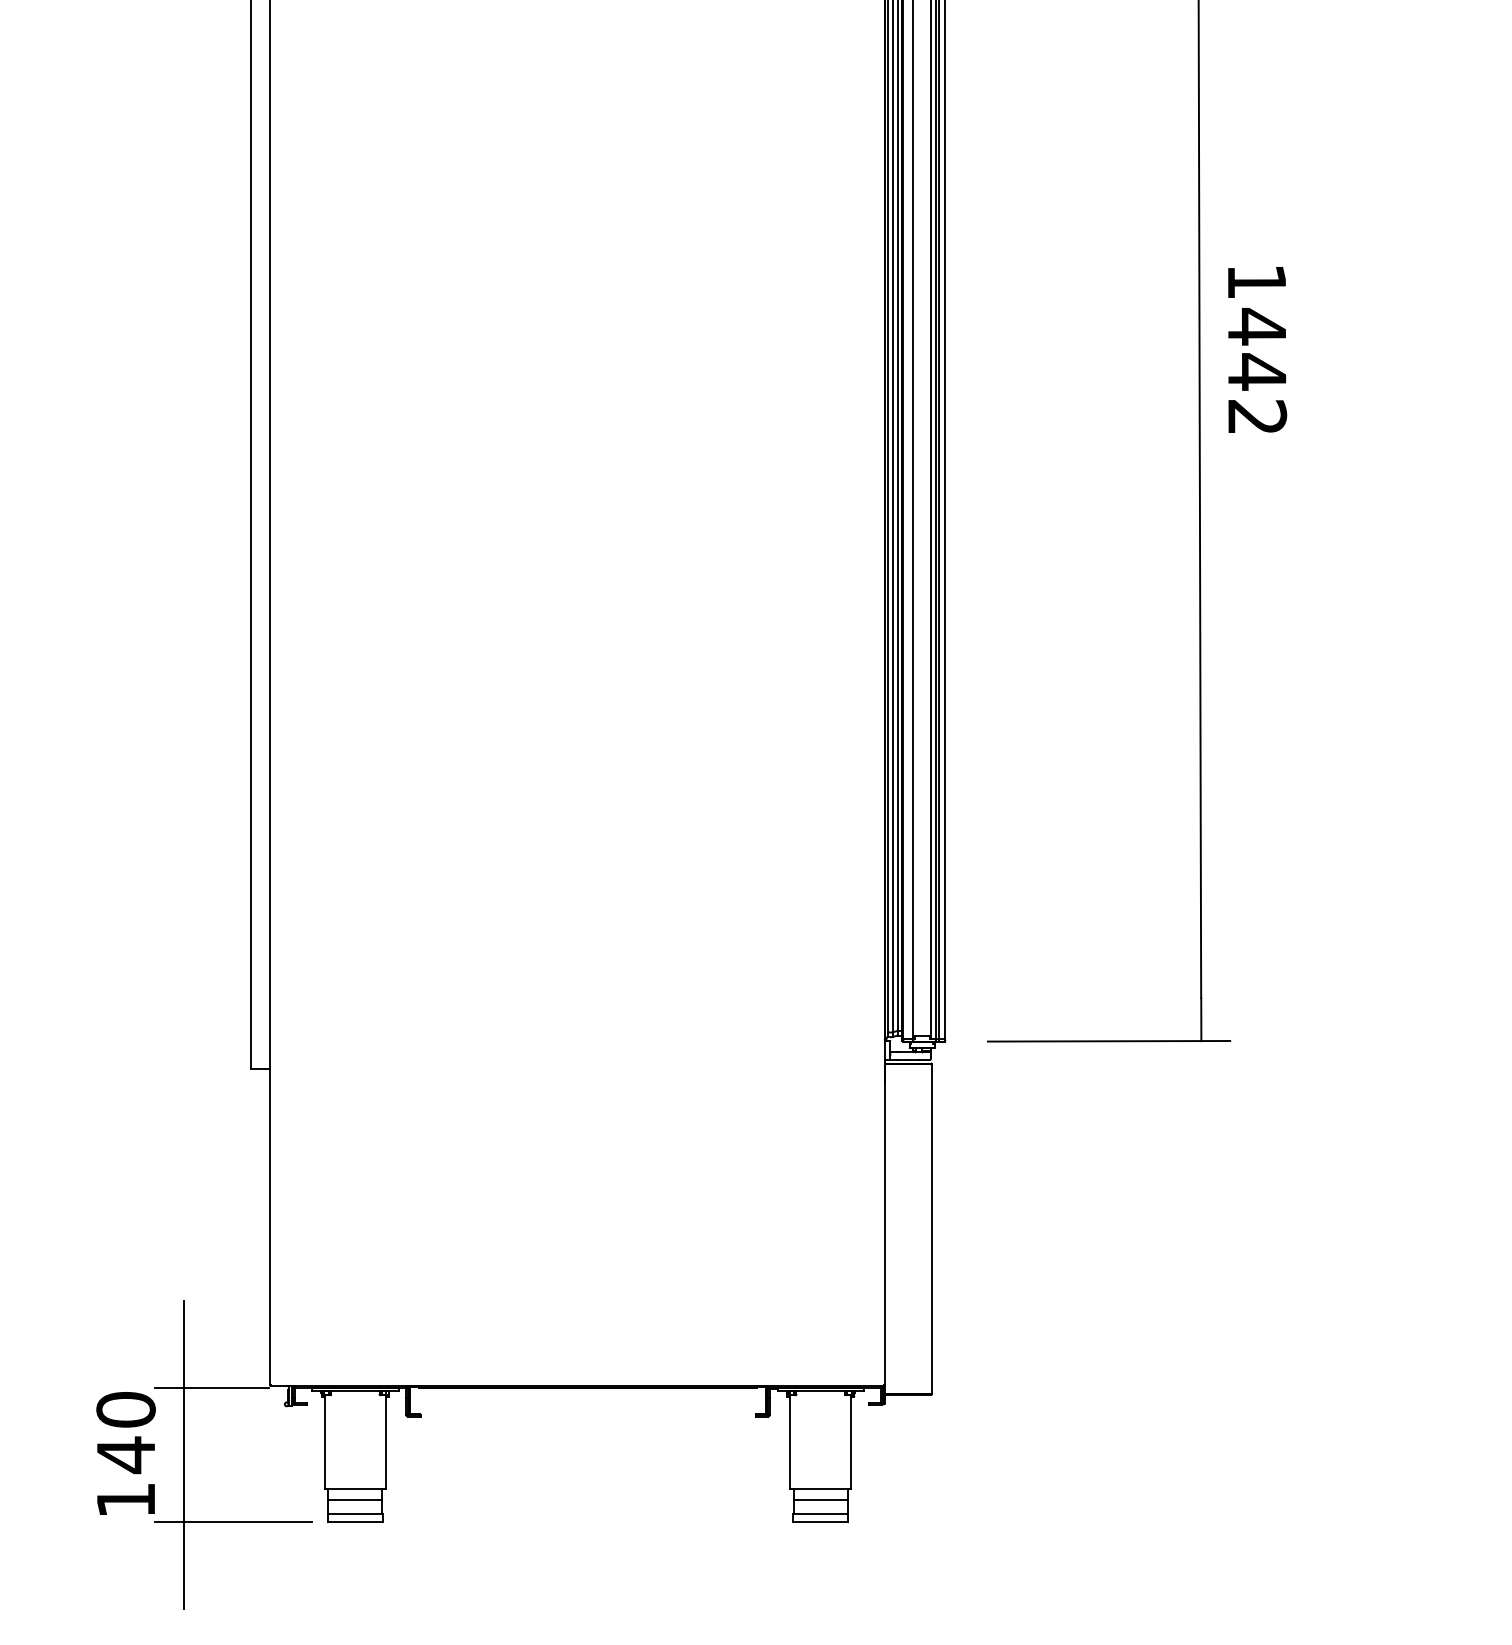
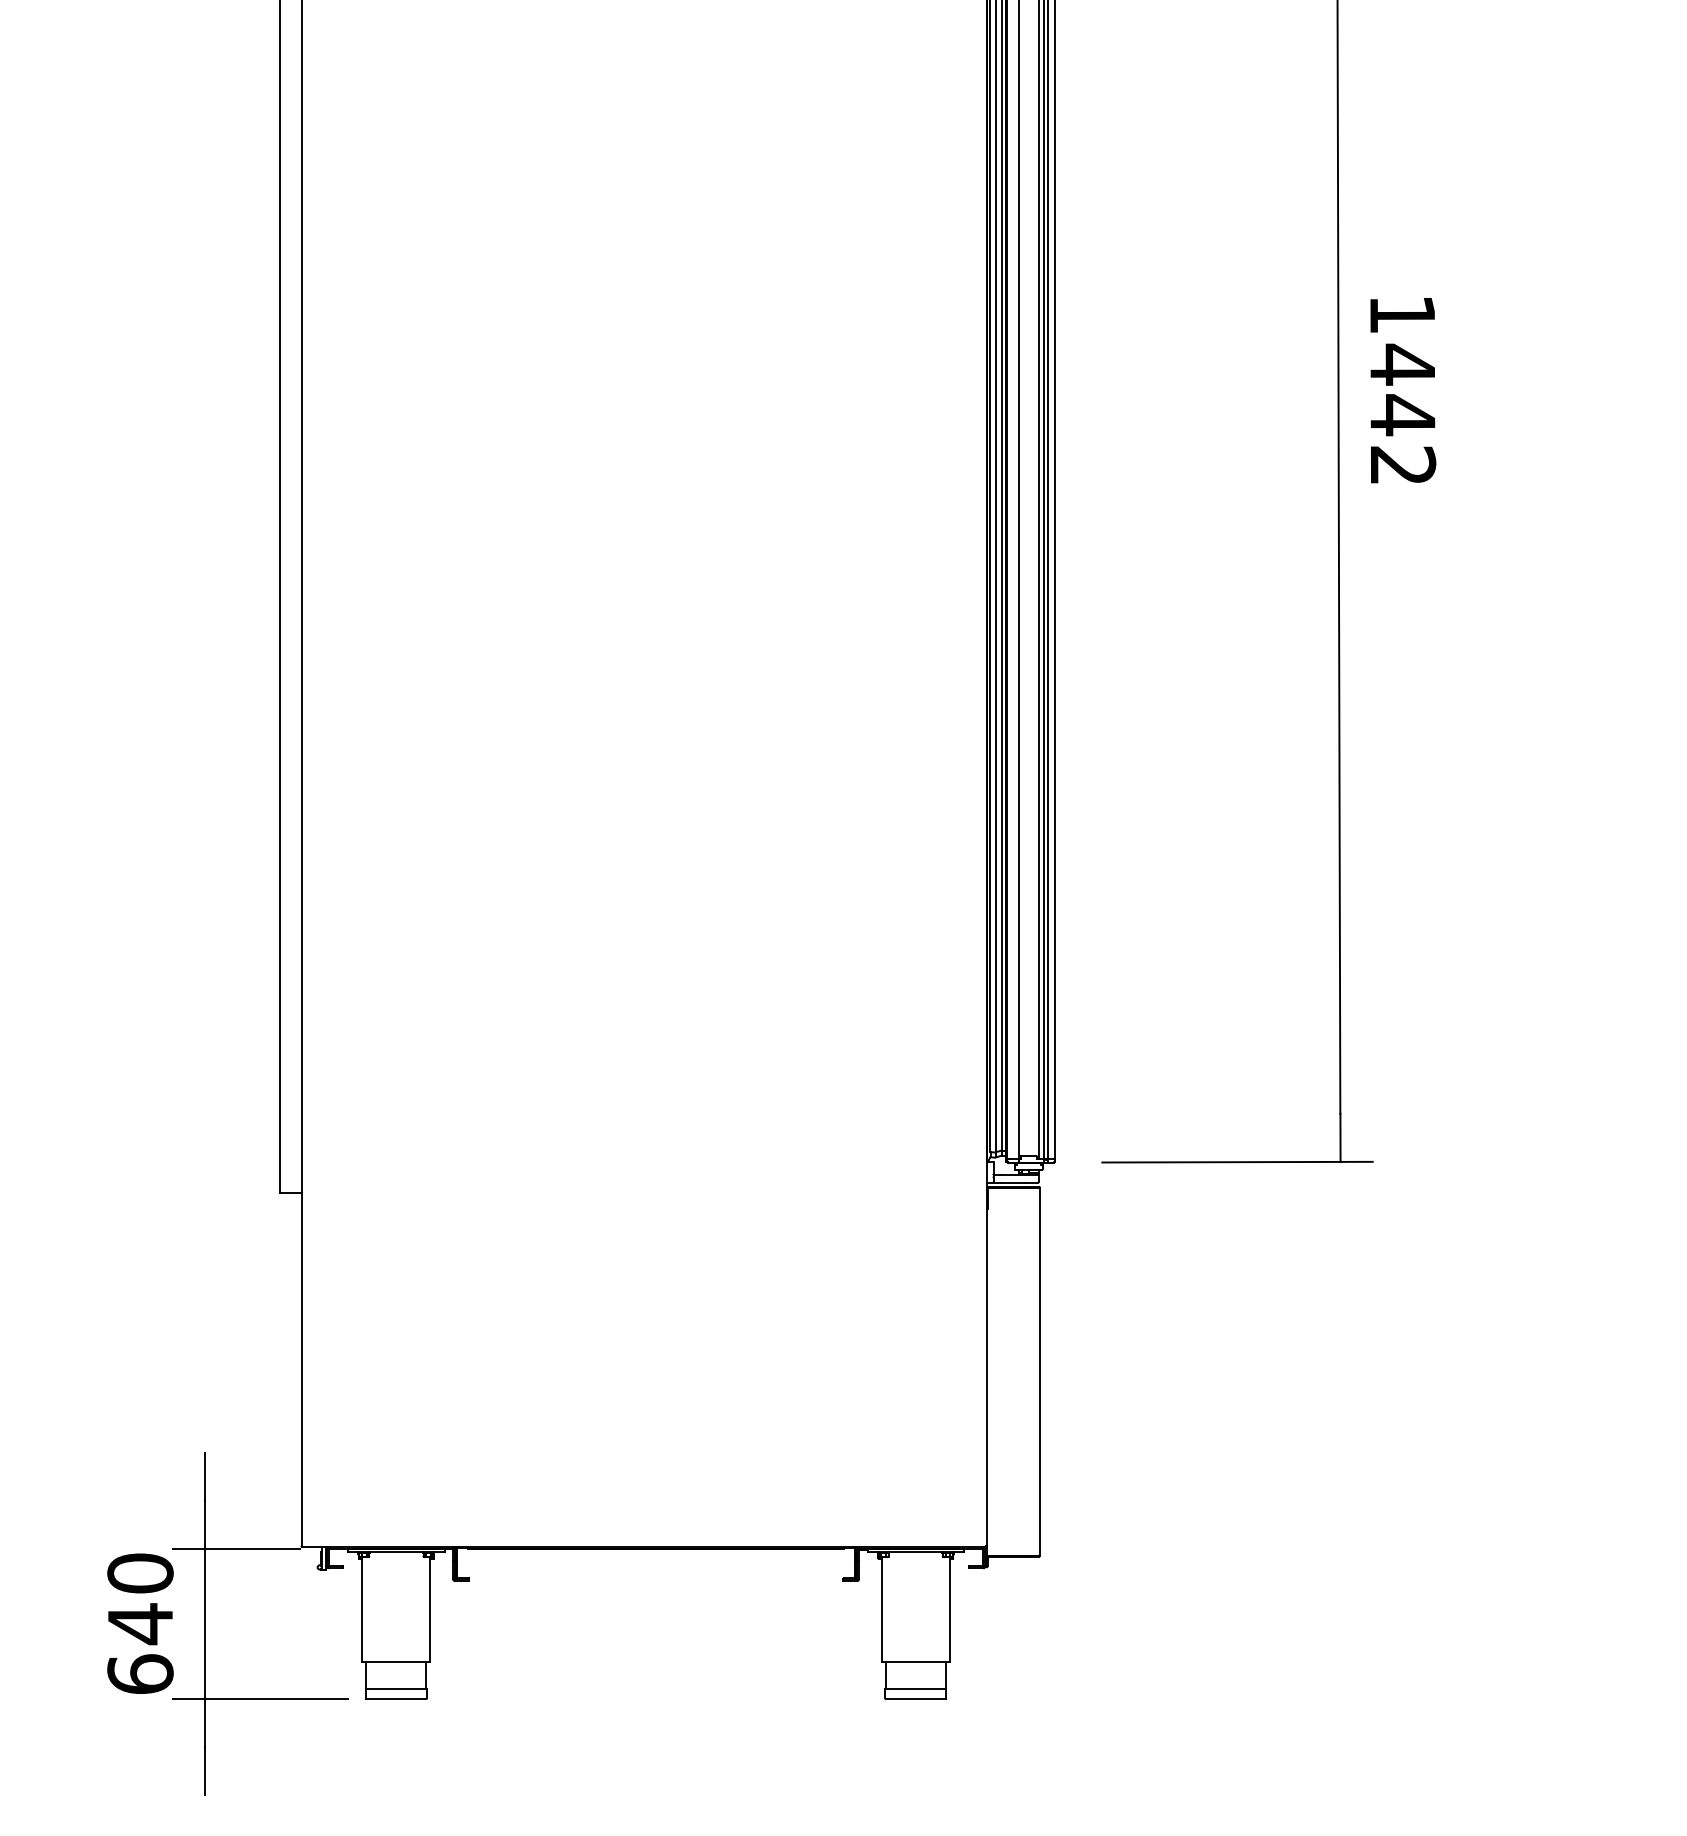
text: (126, 1499) -> (140, 1673), 140 -> 640
line: (354, 1499) -> (395, 1673), removed
line: (820, 1499) -> (915, 1673), removed

